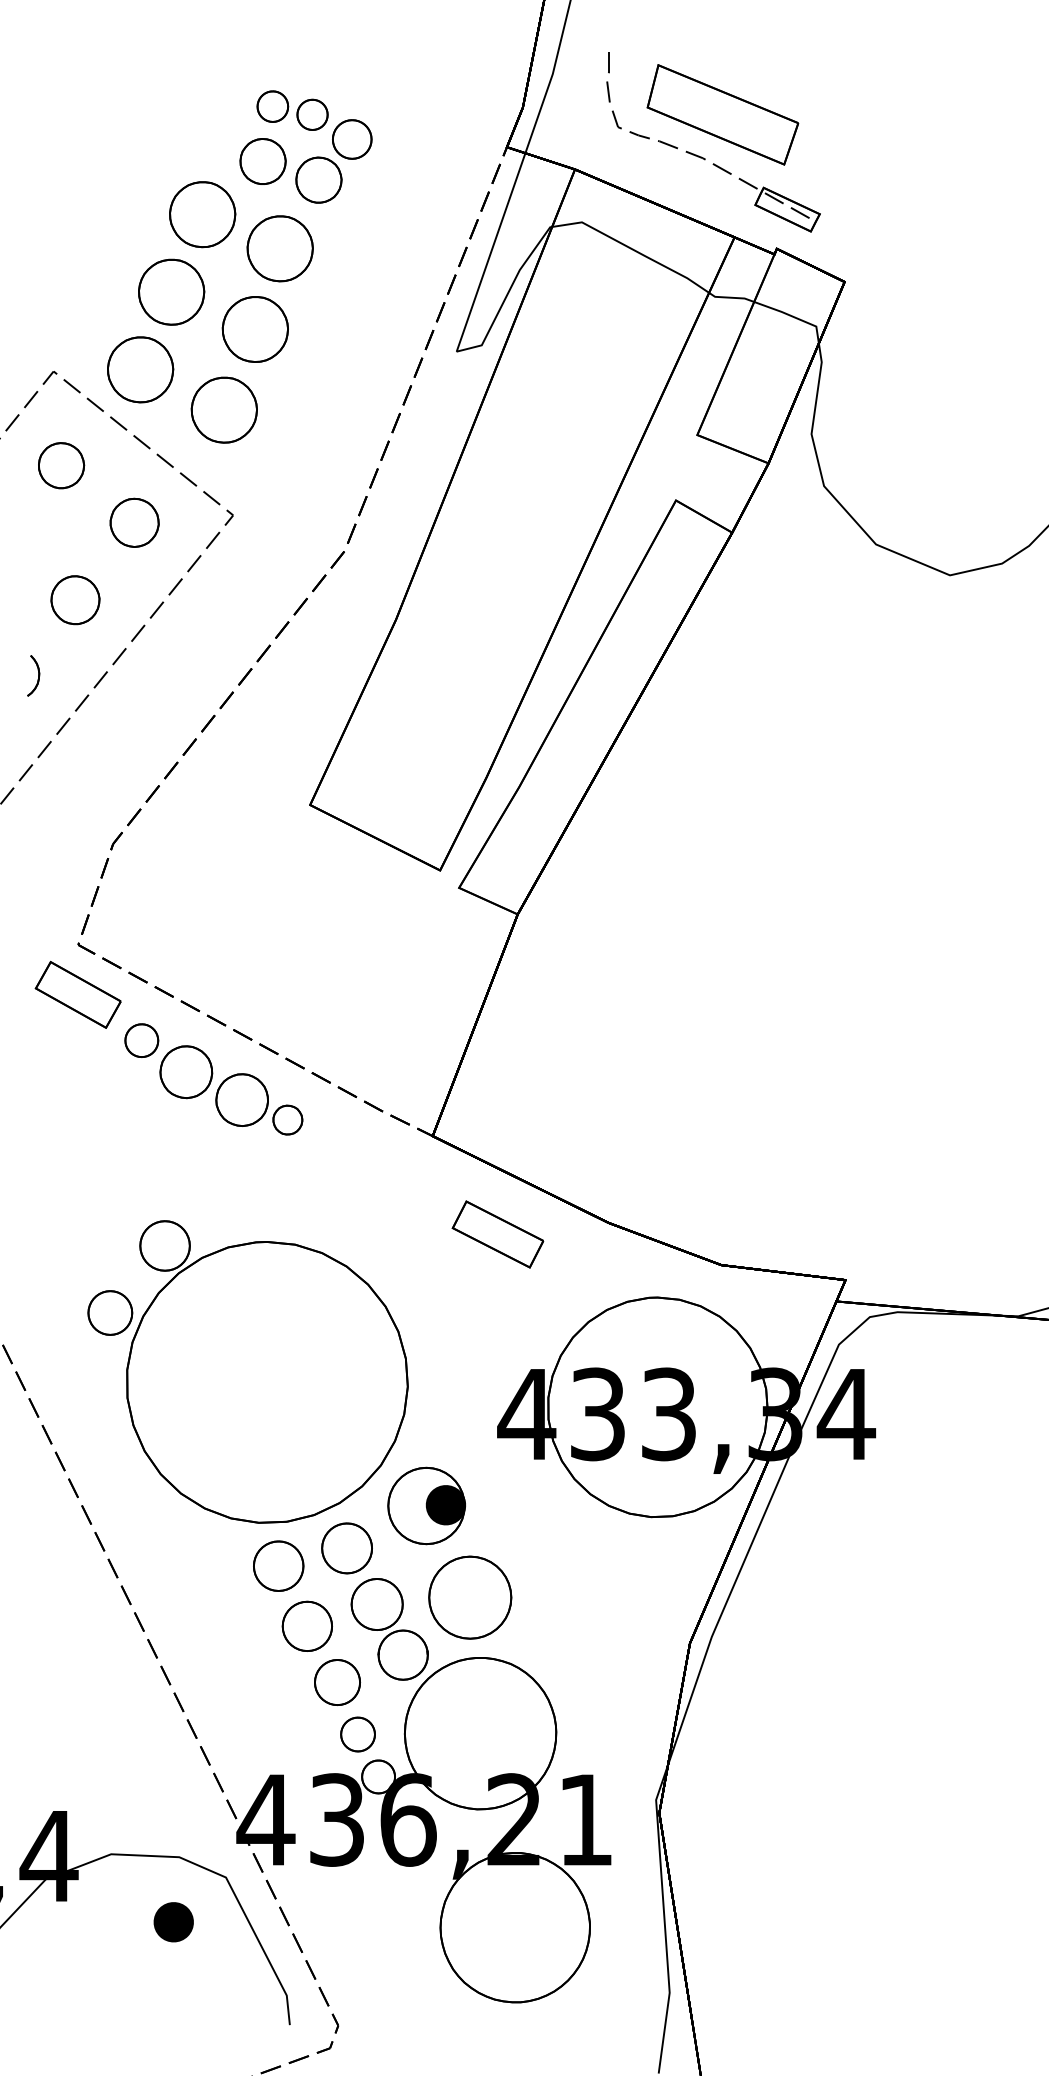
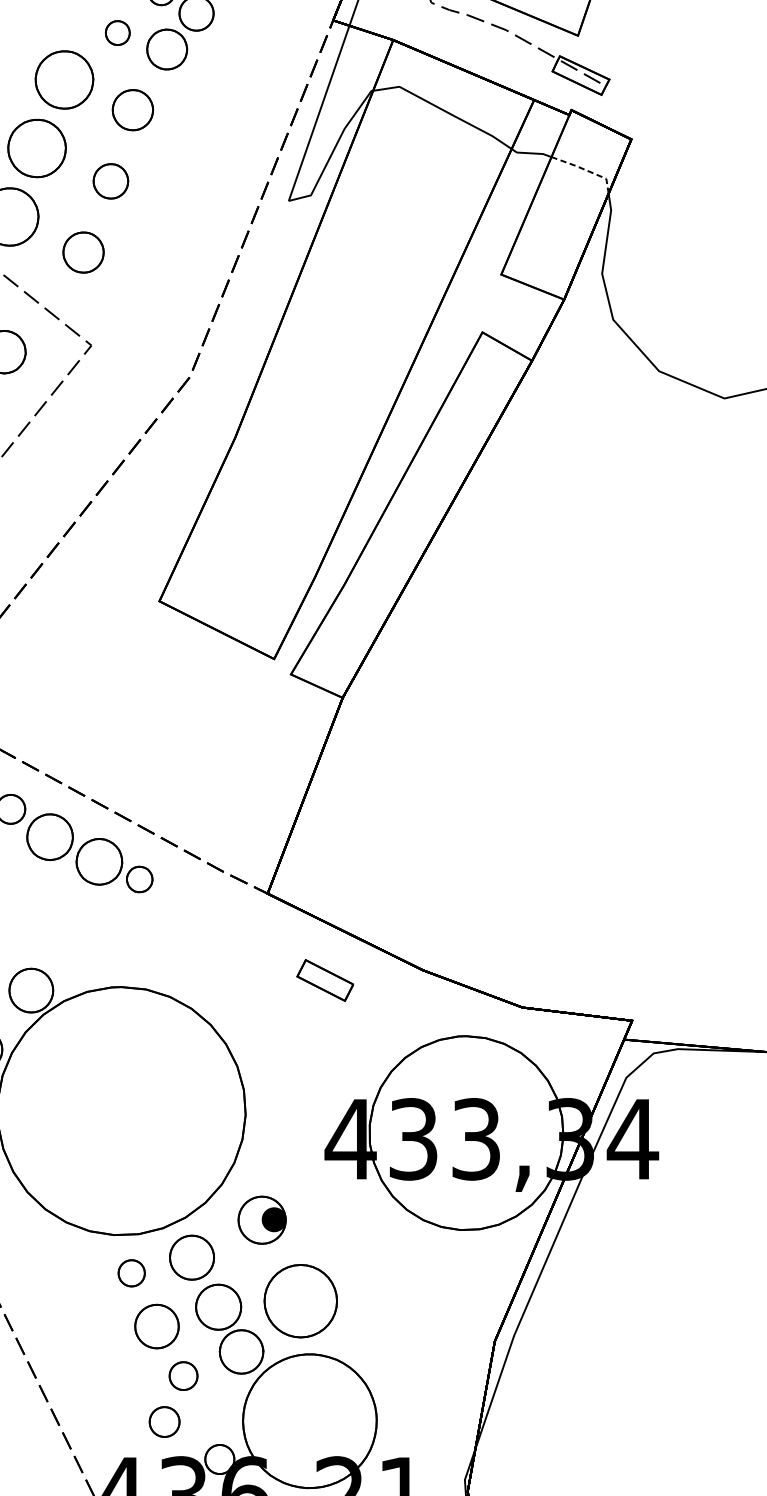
part: (262, 161) -> (117, 33), size x0.6
part: (279, 248) -> (132, 109), size x0.7
line: (793, 316) -> (586, 169), solid -> dashed
part: (254, 329) -> (110, 181), size x0.6
part: (223, 409) -> (82, 252), size x0.7
part: (497, 1234) -> (324, 980), size x0.7
part: (426, 1505) -> (262, 1219), size x0.7
part: (278, 1565) -> (131, 1272), size x0.6
part: (337, 1682) -> (183, 1376), size x0.7
part: (357, 1734) -> (164, 1422), moved

